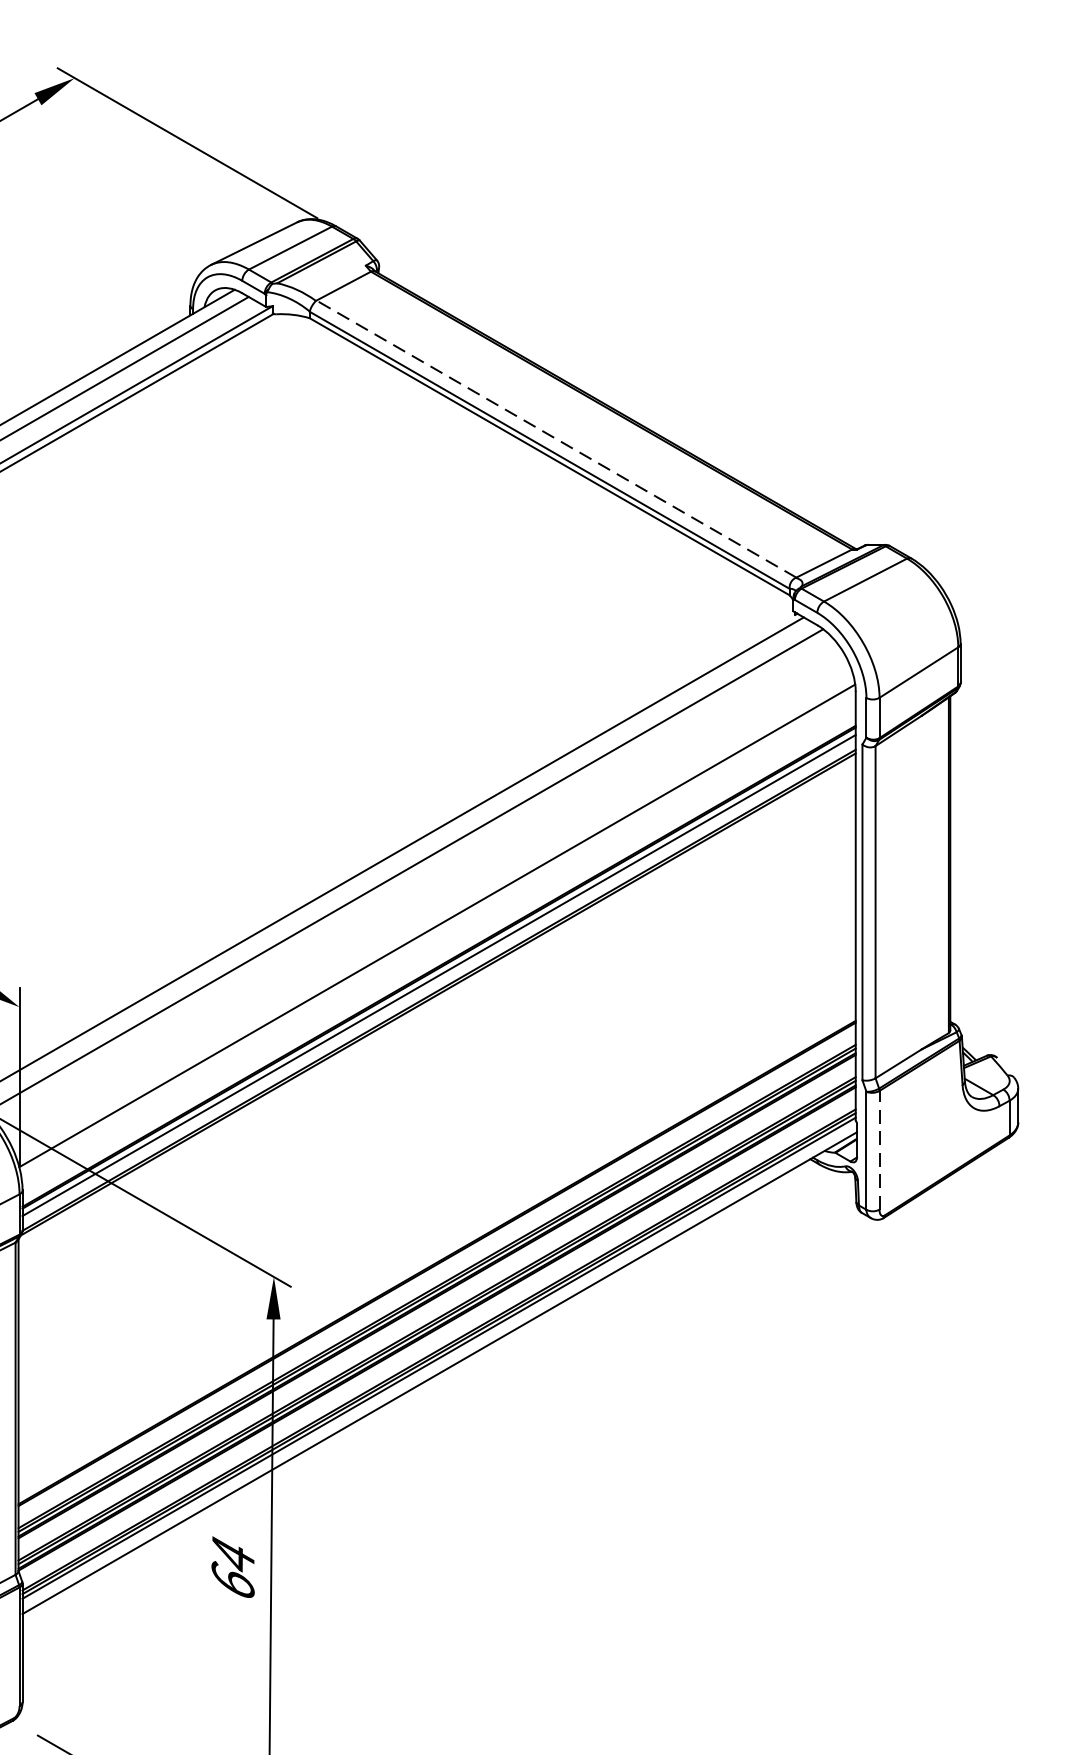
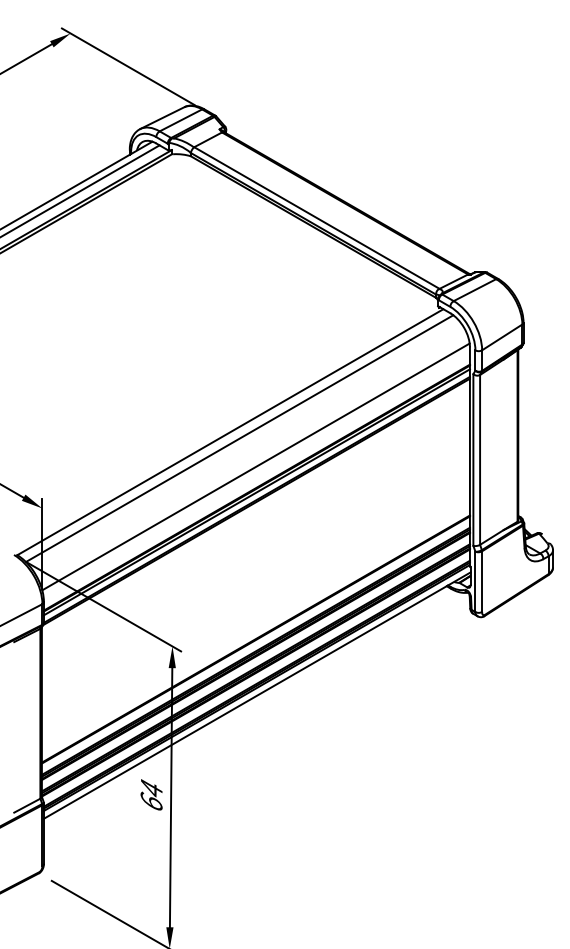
line: (555, 439) -> (316, 218), dashed -> solid
line: (880, 1149) -> (482, 581), dashed -> solid

